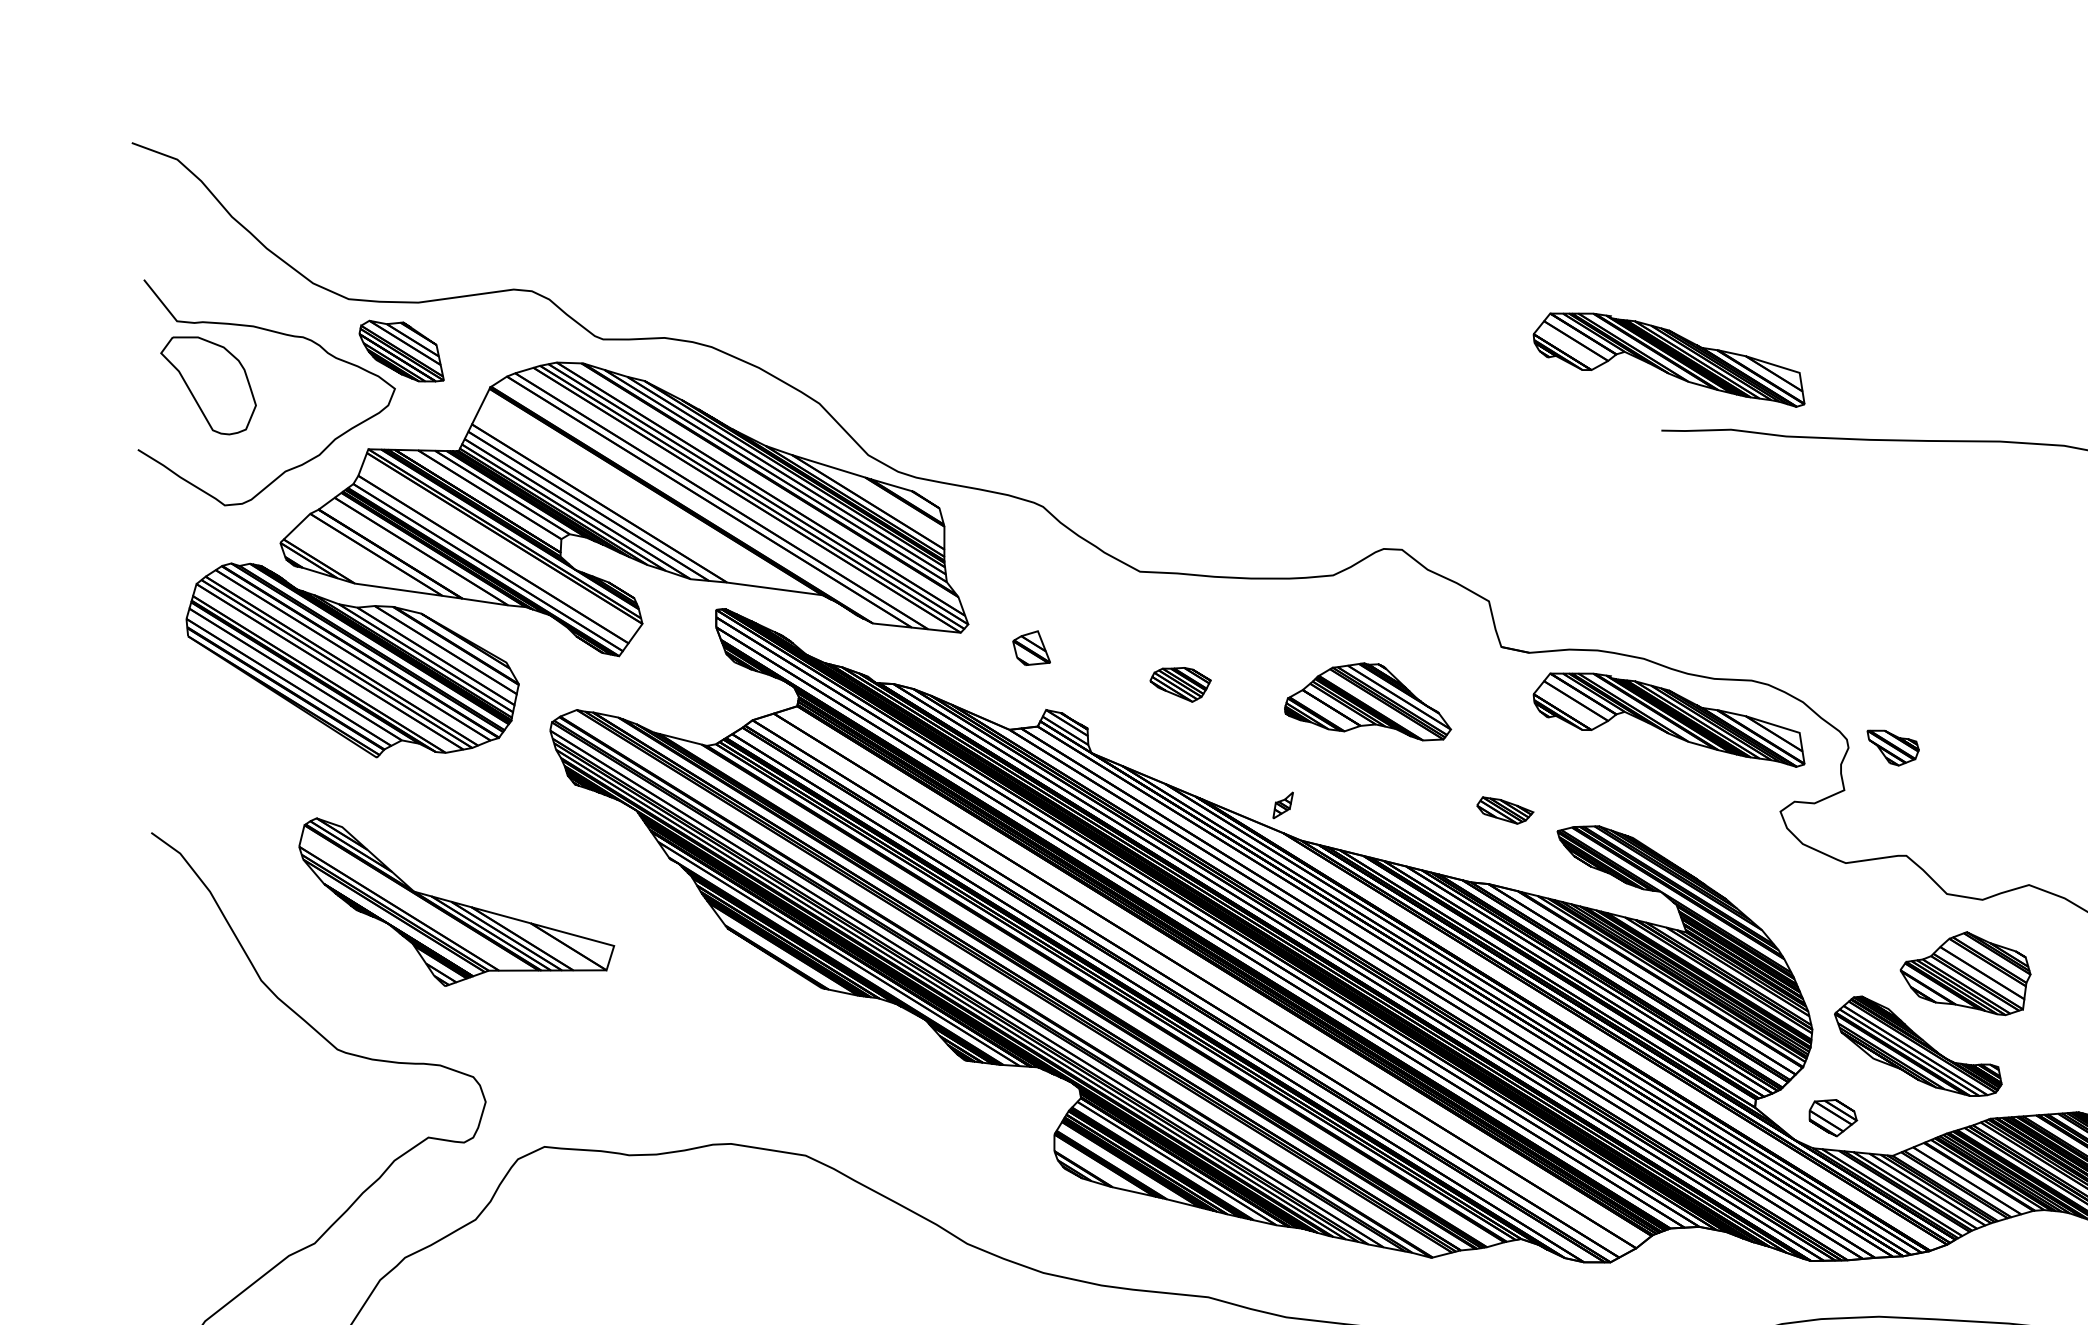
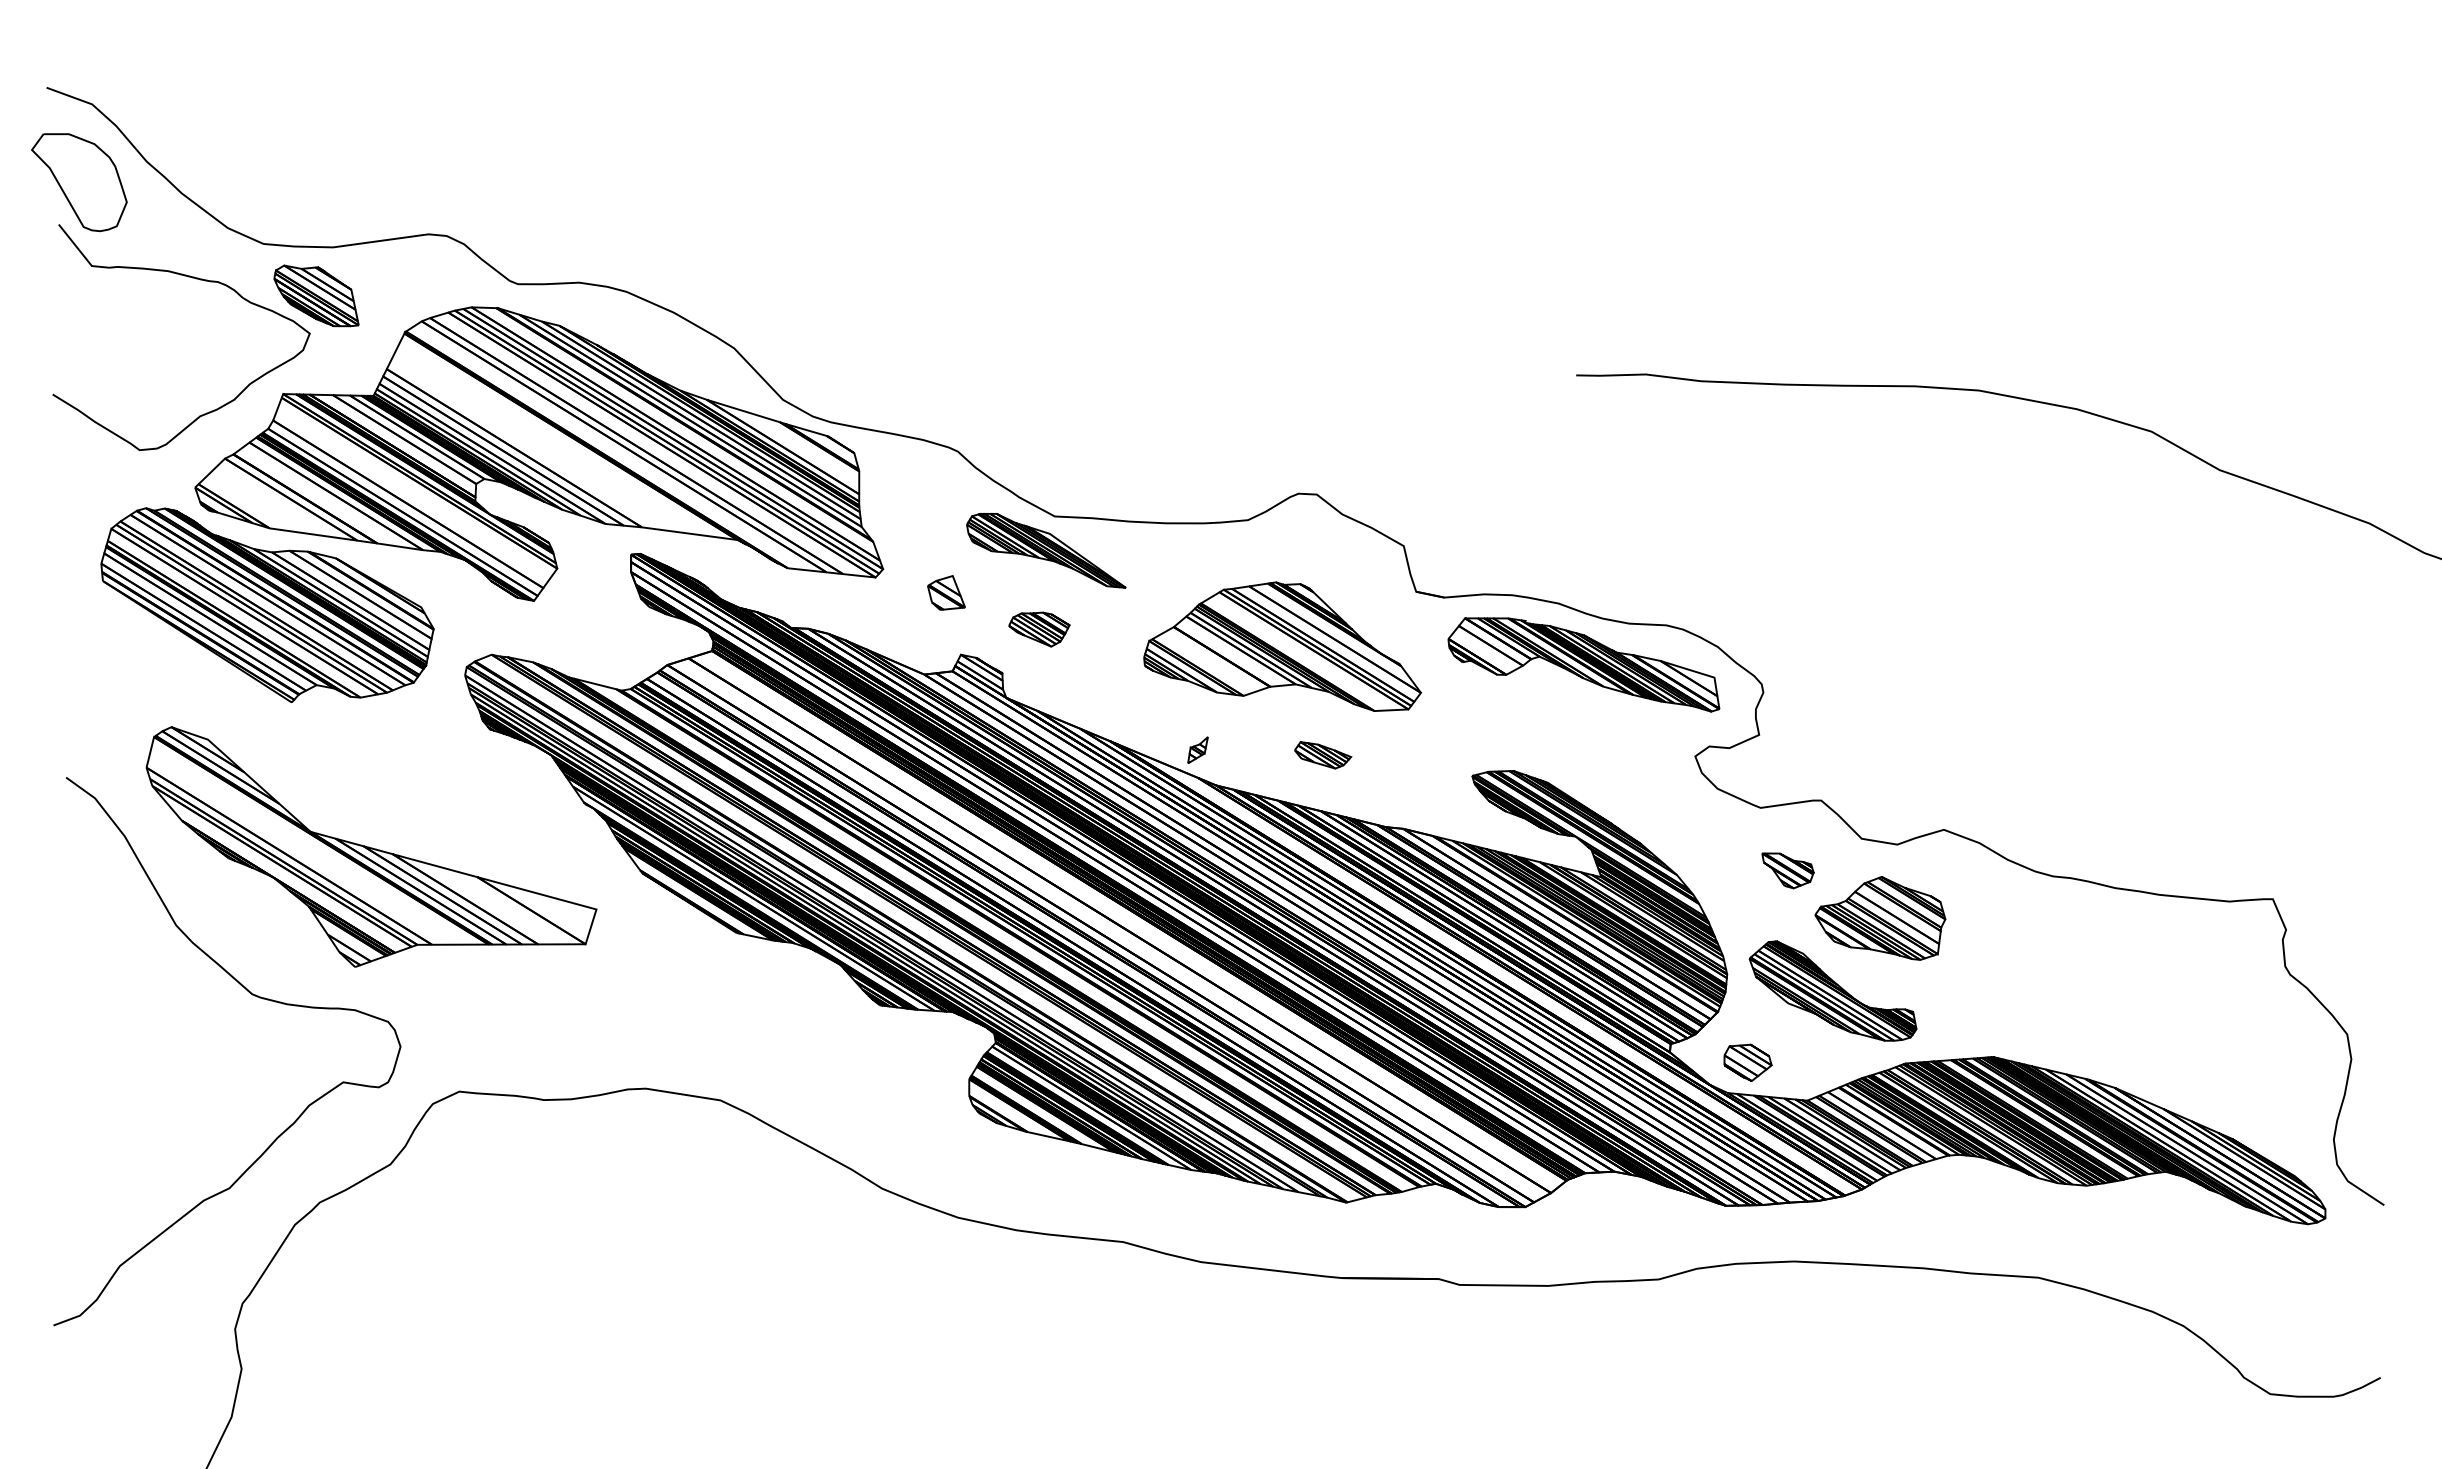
part: (1668, 359) -> (1583, 304), removed
part: (208, 385) -> (79, 182), moved
part: (1131, 605) -> (1046, 550), added
part: (1180, 684) -> (1039, 629), moved
part: (1367, 701) -> (1282, 646), size x1.67
part: (1892, 747) -> (1787, 870), moved
part: (1505, 810) -> (1323, 755), moved
part: (456, 901) -> (371, 846), size x1.43

